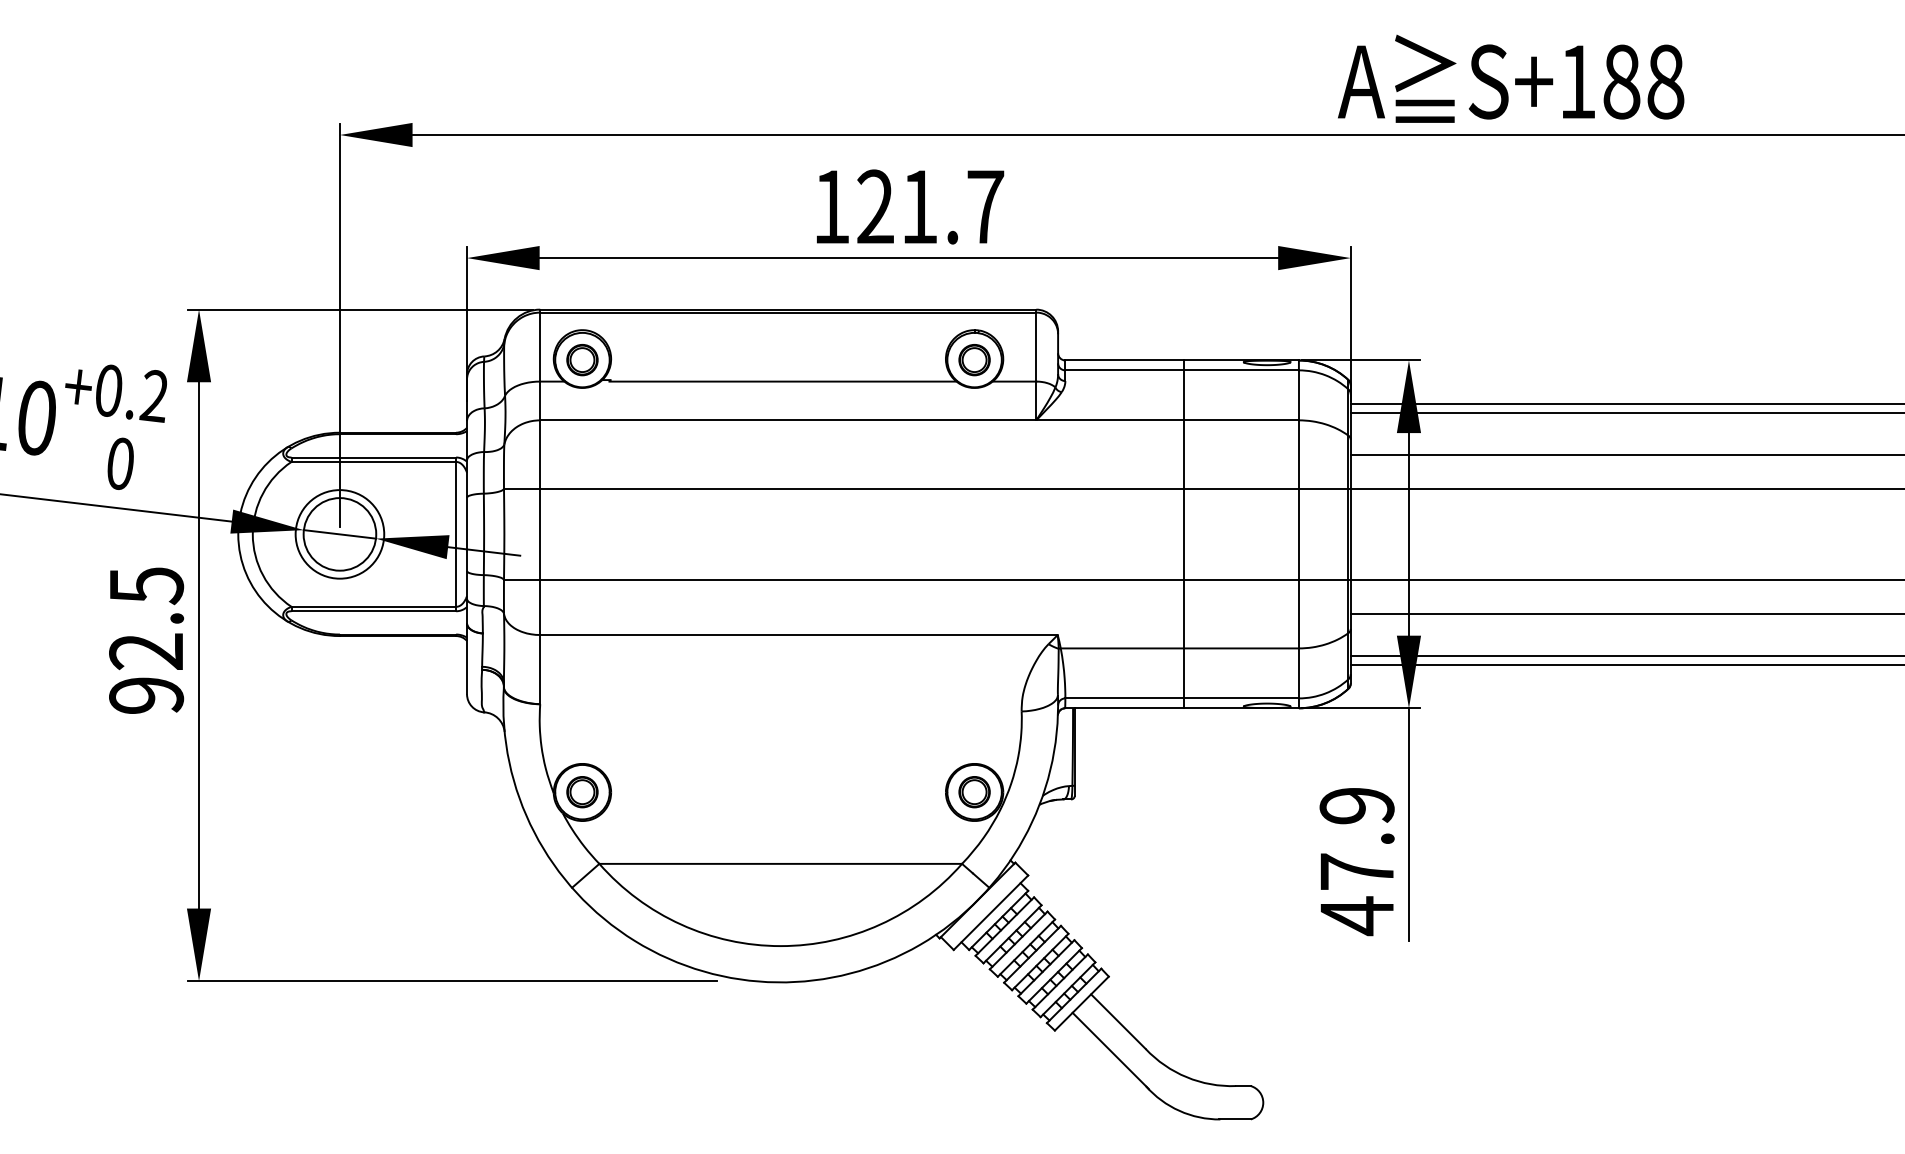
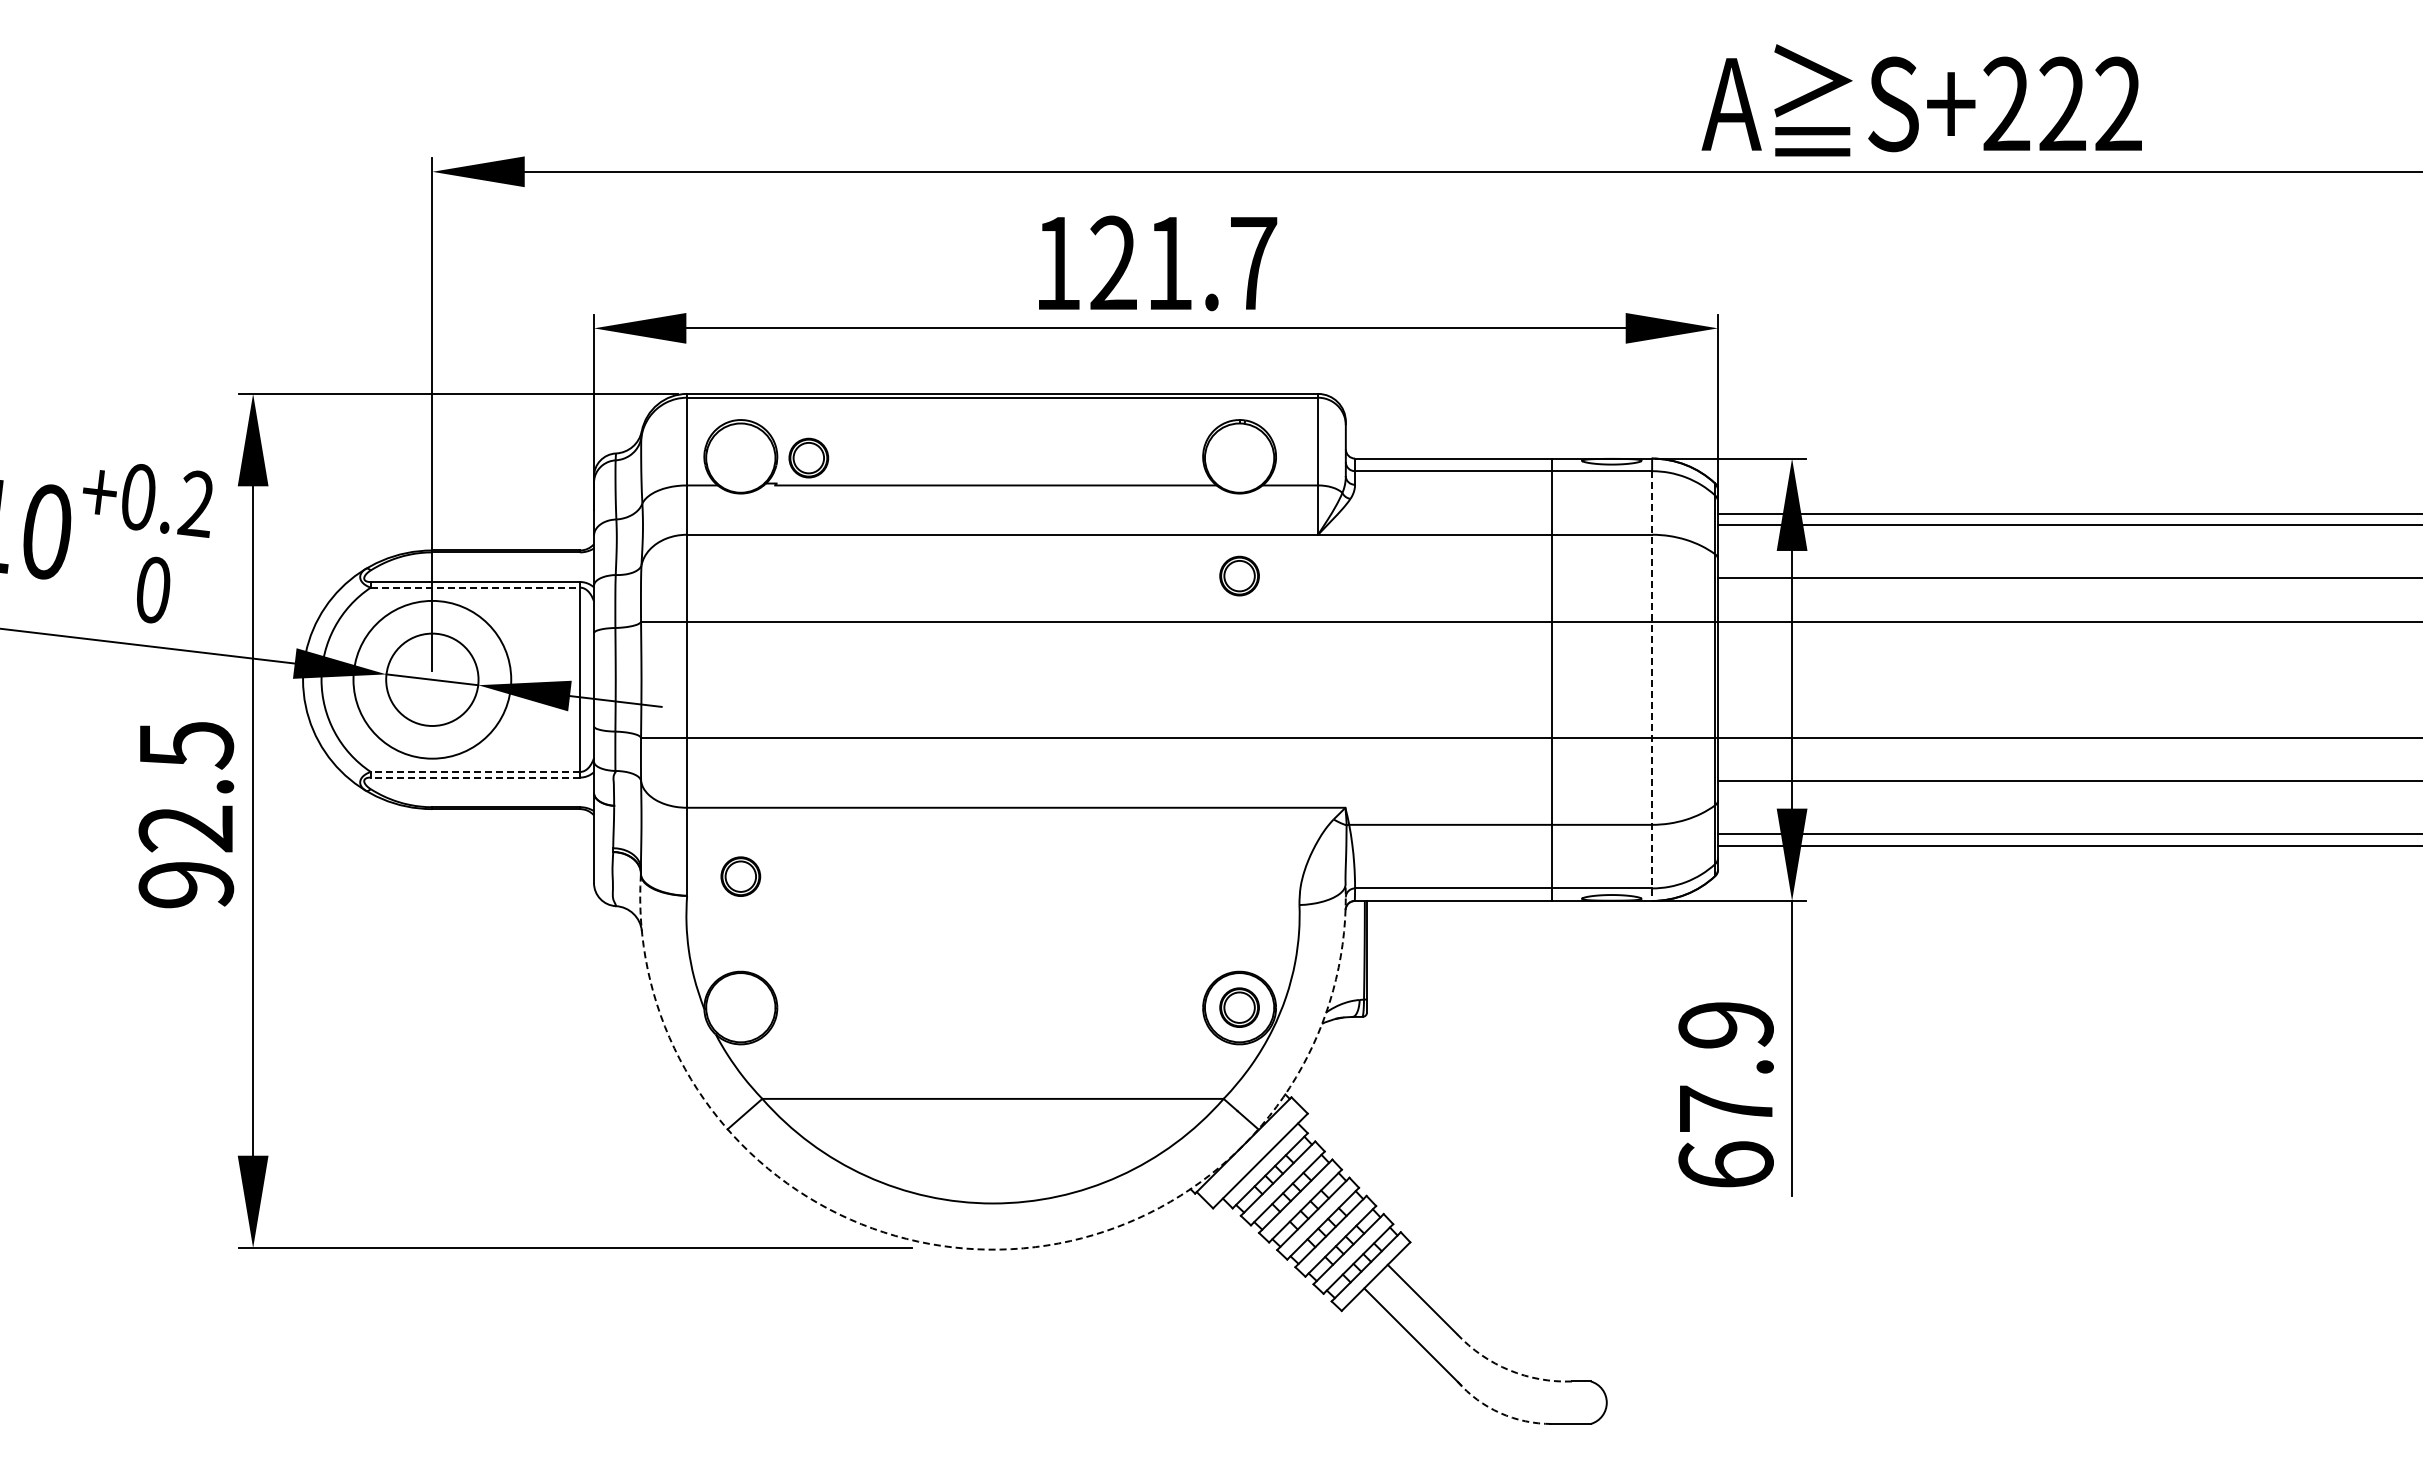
text: (1621, 82) -> (2062, 104), S+188 -> S+222
part: (582, 359) -> (808, 457), moved
part: (974, 359) -> (1239, 575), moved
line: (373, 461) -> (475, 587), solid -> dashed
circle: (340, 534) -> (432, 679), size x1.4
line: (1183, 534) -> (1551, 679), moved
line: (1299, 539) -> (1652, 686), solid -> dashed
line: (373, 606) -> (475, 771), solid -> dashed
line: (373, 611) -> (475, 777), solid -> dashed
part: (582, 792) -> (740, 876), moved
text: (1356, 916) -> (1725, 1165), 47.9 -> 67.9
arc: (777, 982) -> (988, 1249), solid -> dashed
arc: (1186, 1077) -> (1509, 1370), solid -> dashed
arc: (1179, 1111) -> (1500, 1413), solid -> dashed

